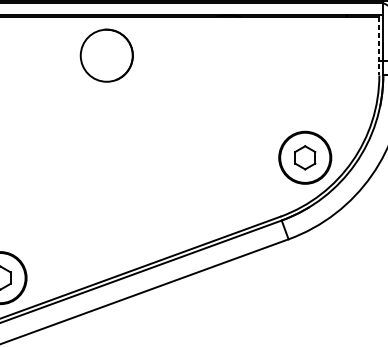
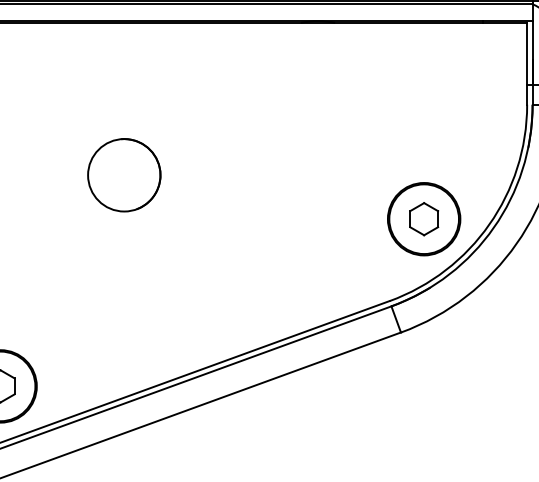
line: (379, 46) -> (527, 64), dashed -> solid
circle: (106, 55) -> (124, 175), moved

